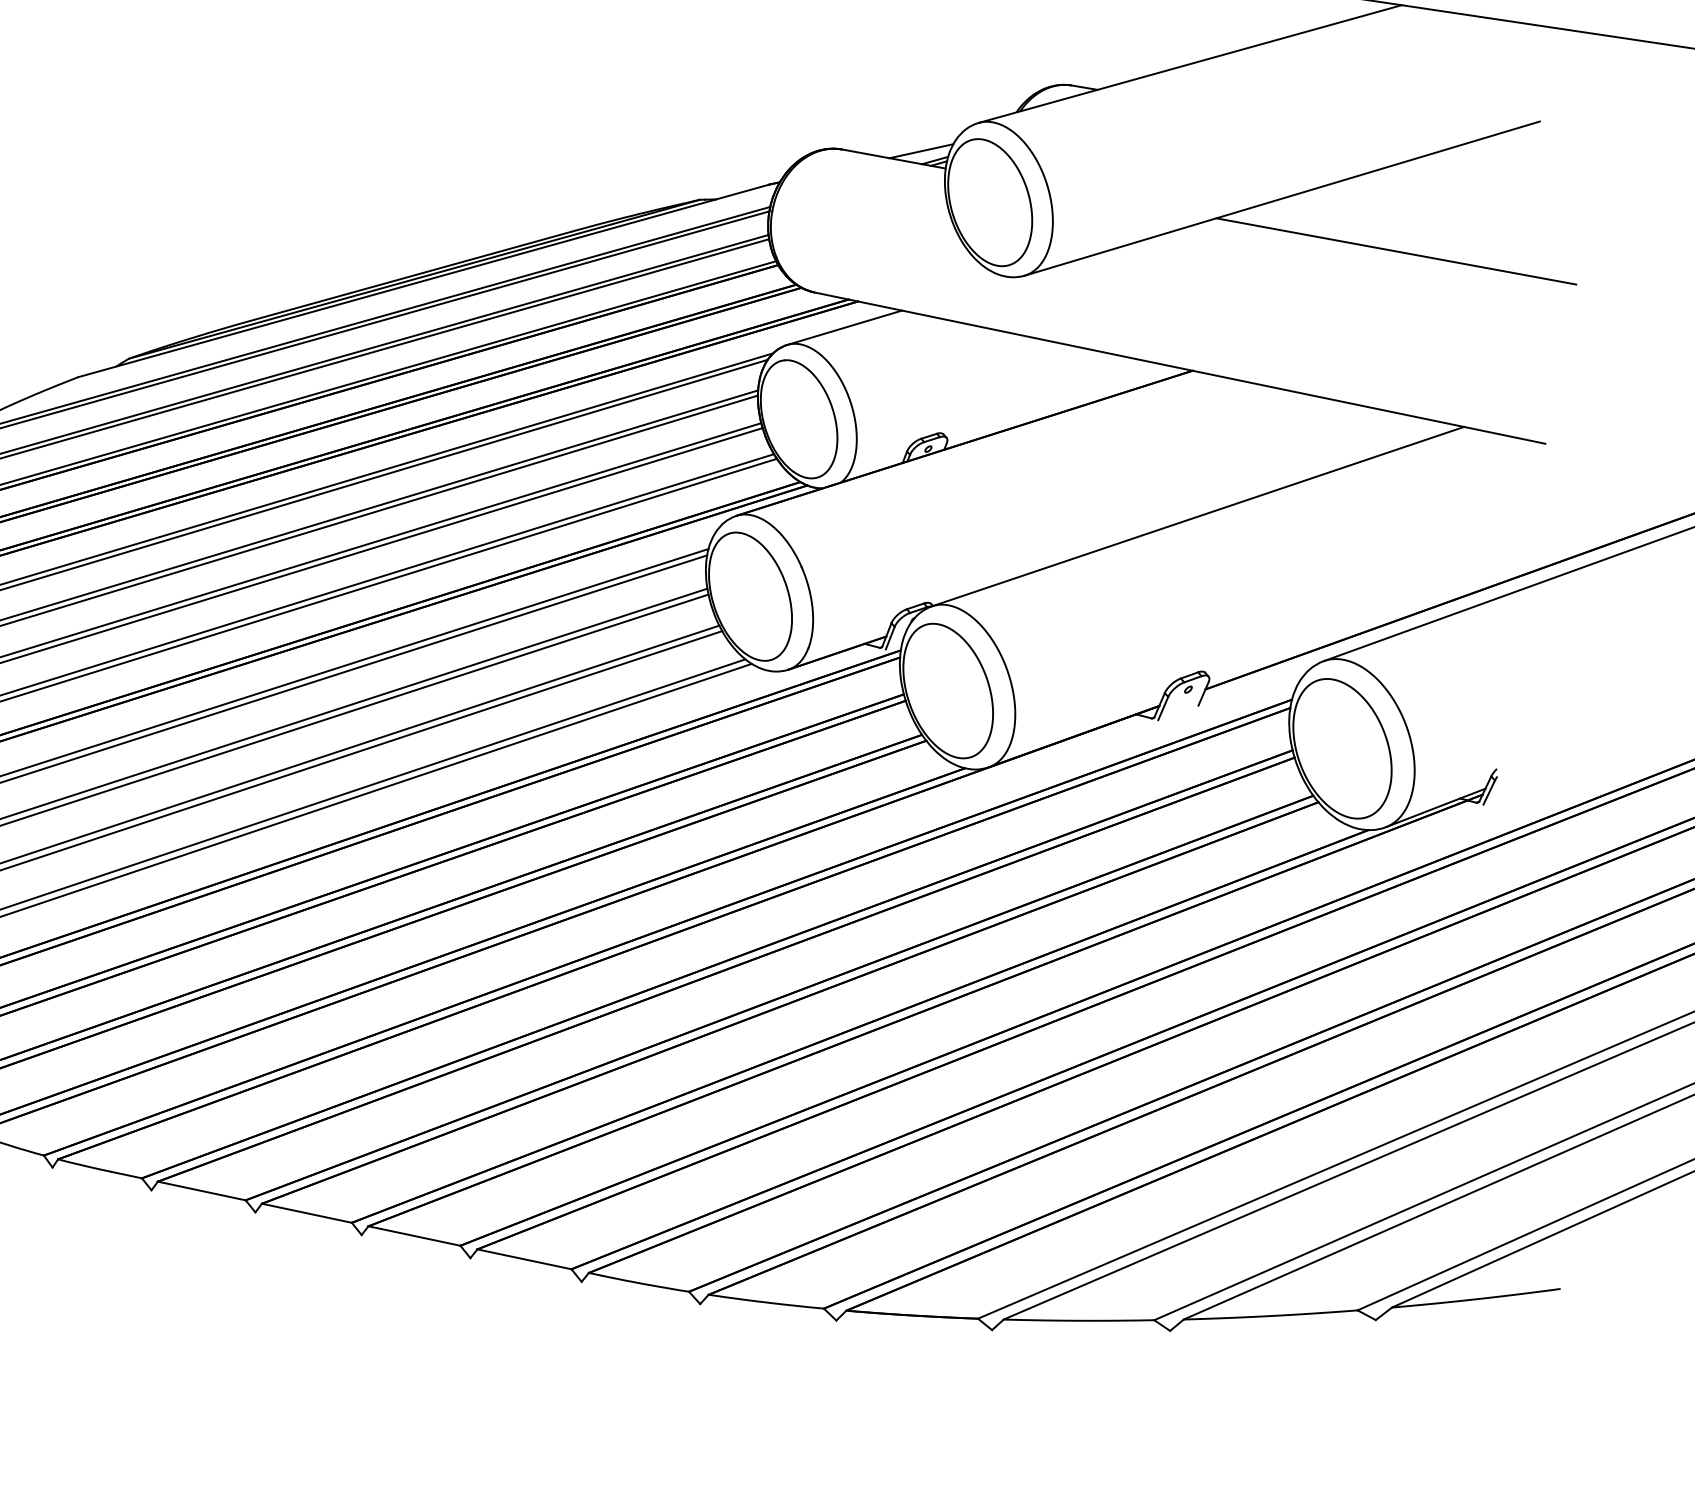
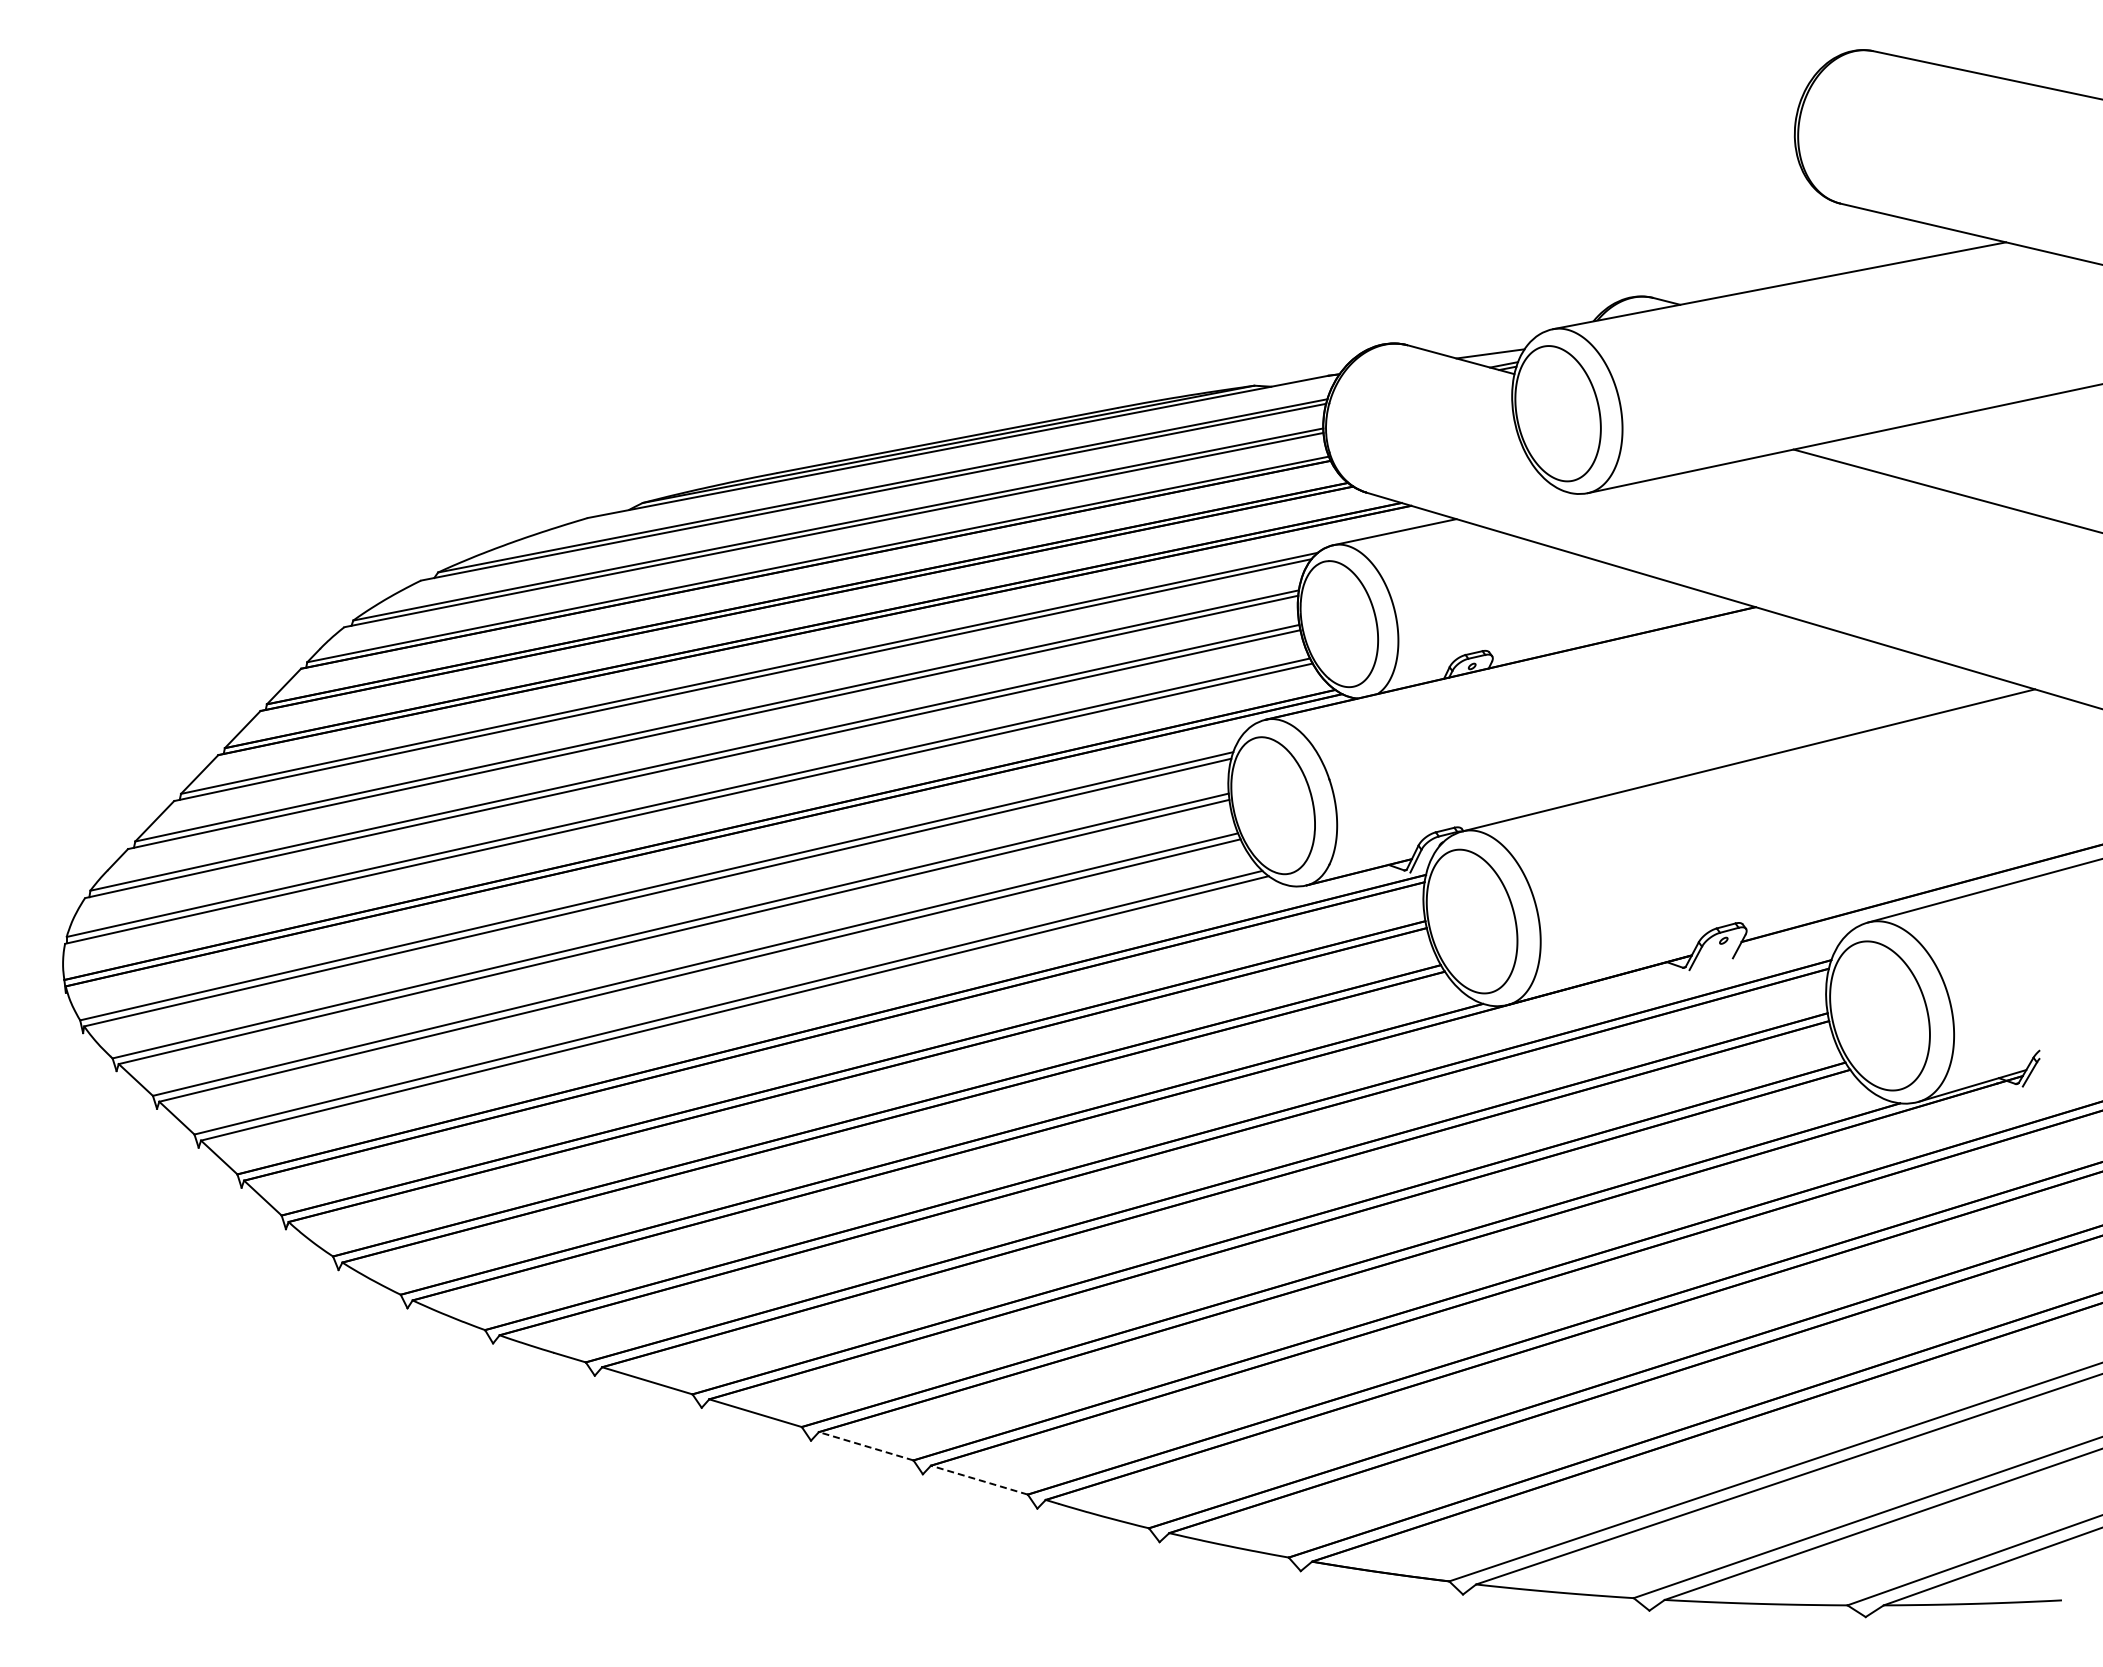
line: (413, 1236) -> (865, 1446), solid -> dashed
line: (524, 1259) -> (979, 1480), solid -> dashed

